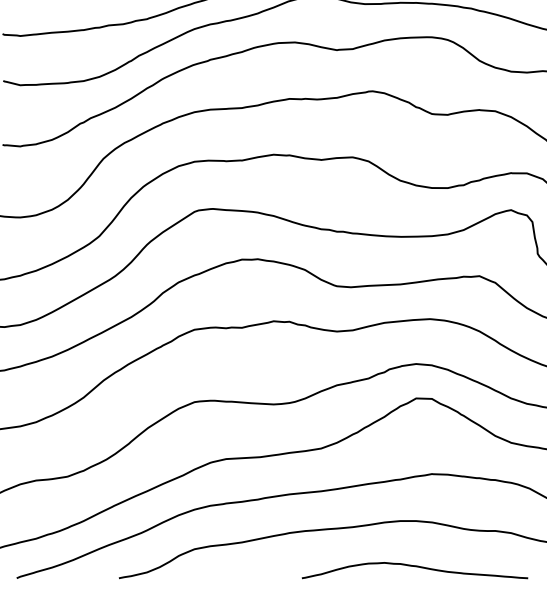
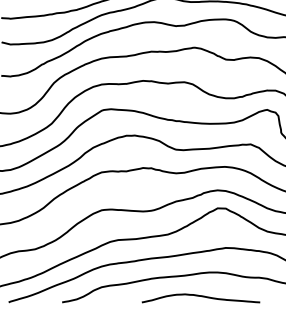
curve: (414, 566) -> (200, 296), moved

